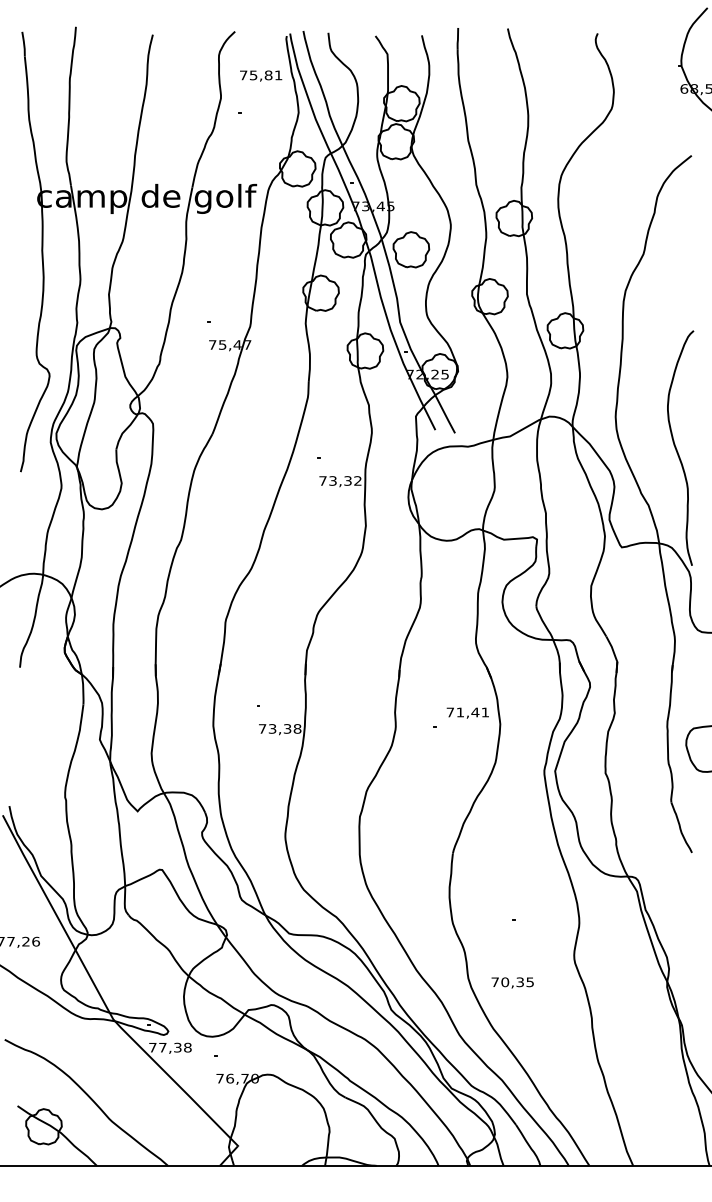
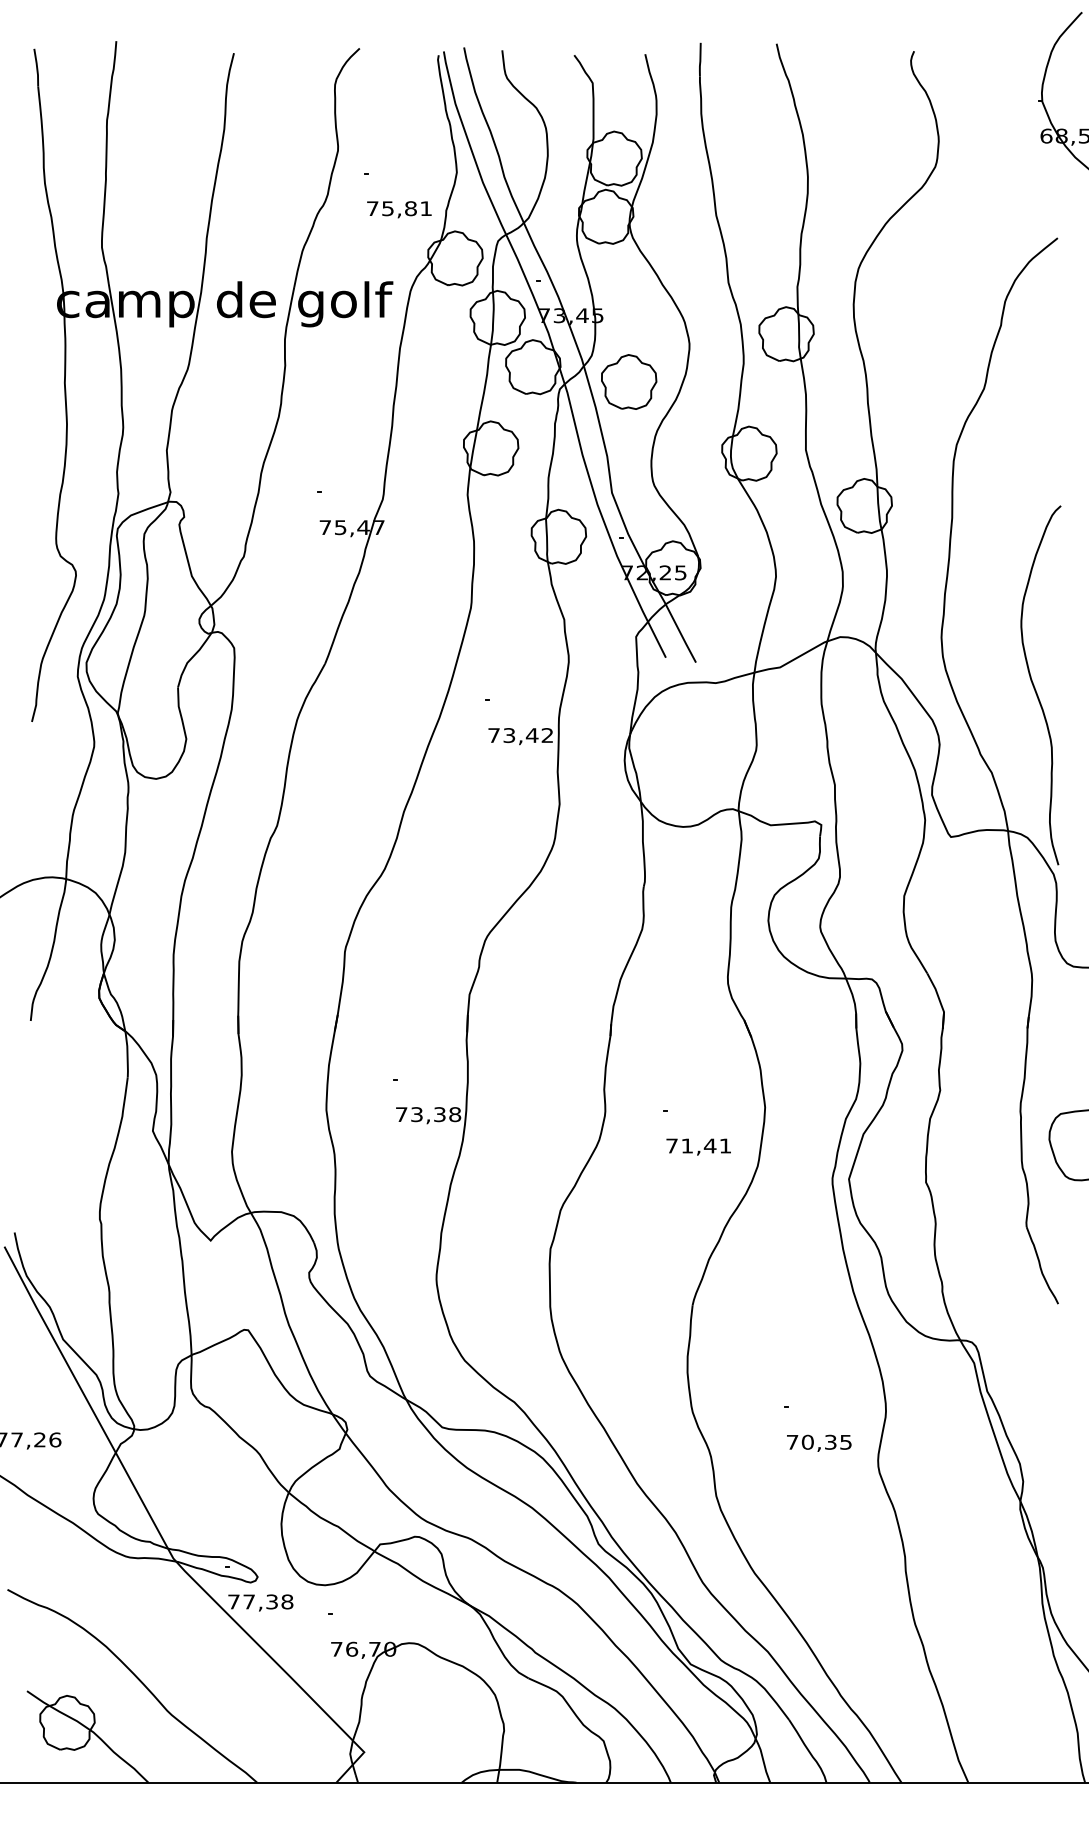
text: (261, 75) -> (400, 208), moved
text: (347, 480) -> (531, 734), 73,32 -> 73,42
text: (467, 712) -> (698, 1146), moved
text: (512, 982) -> (818, 1442), moved

